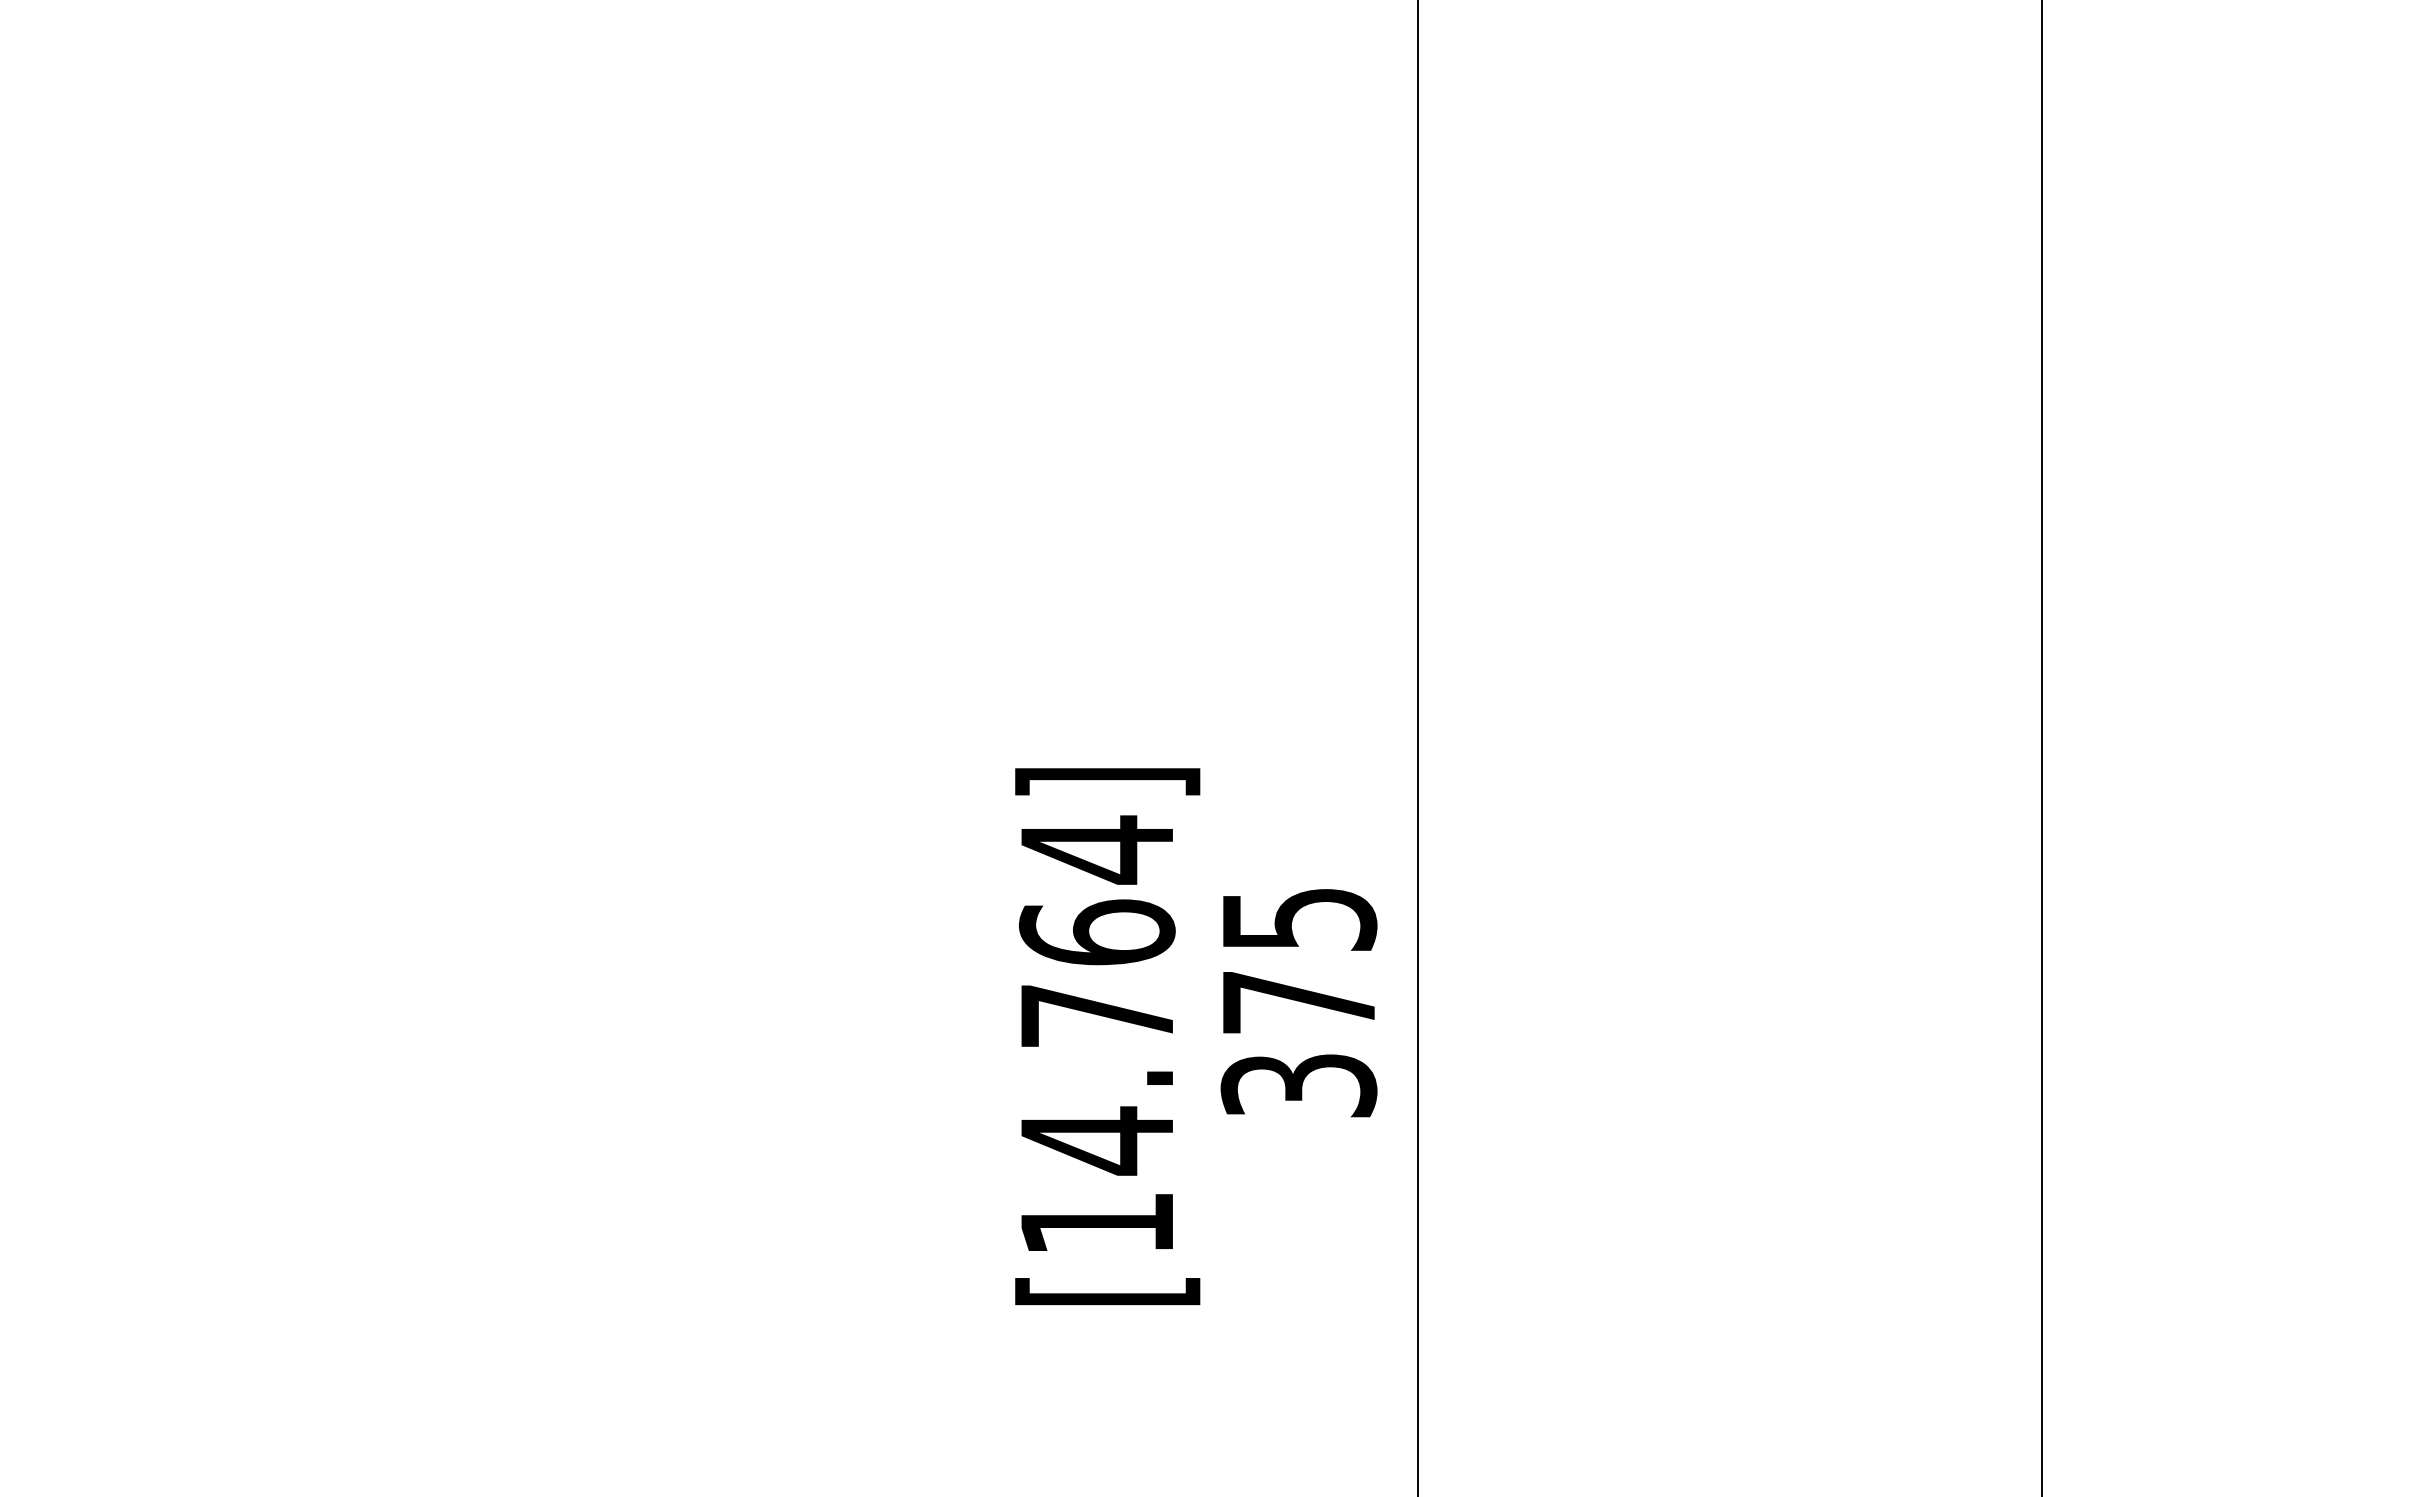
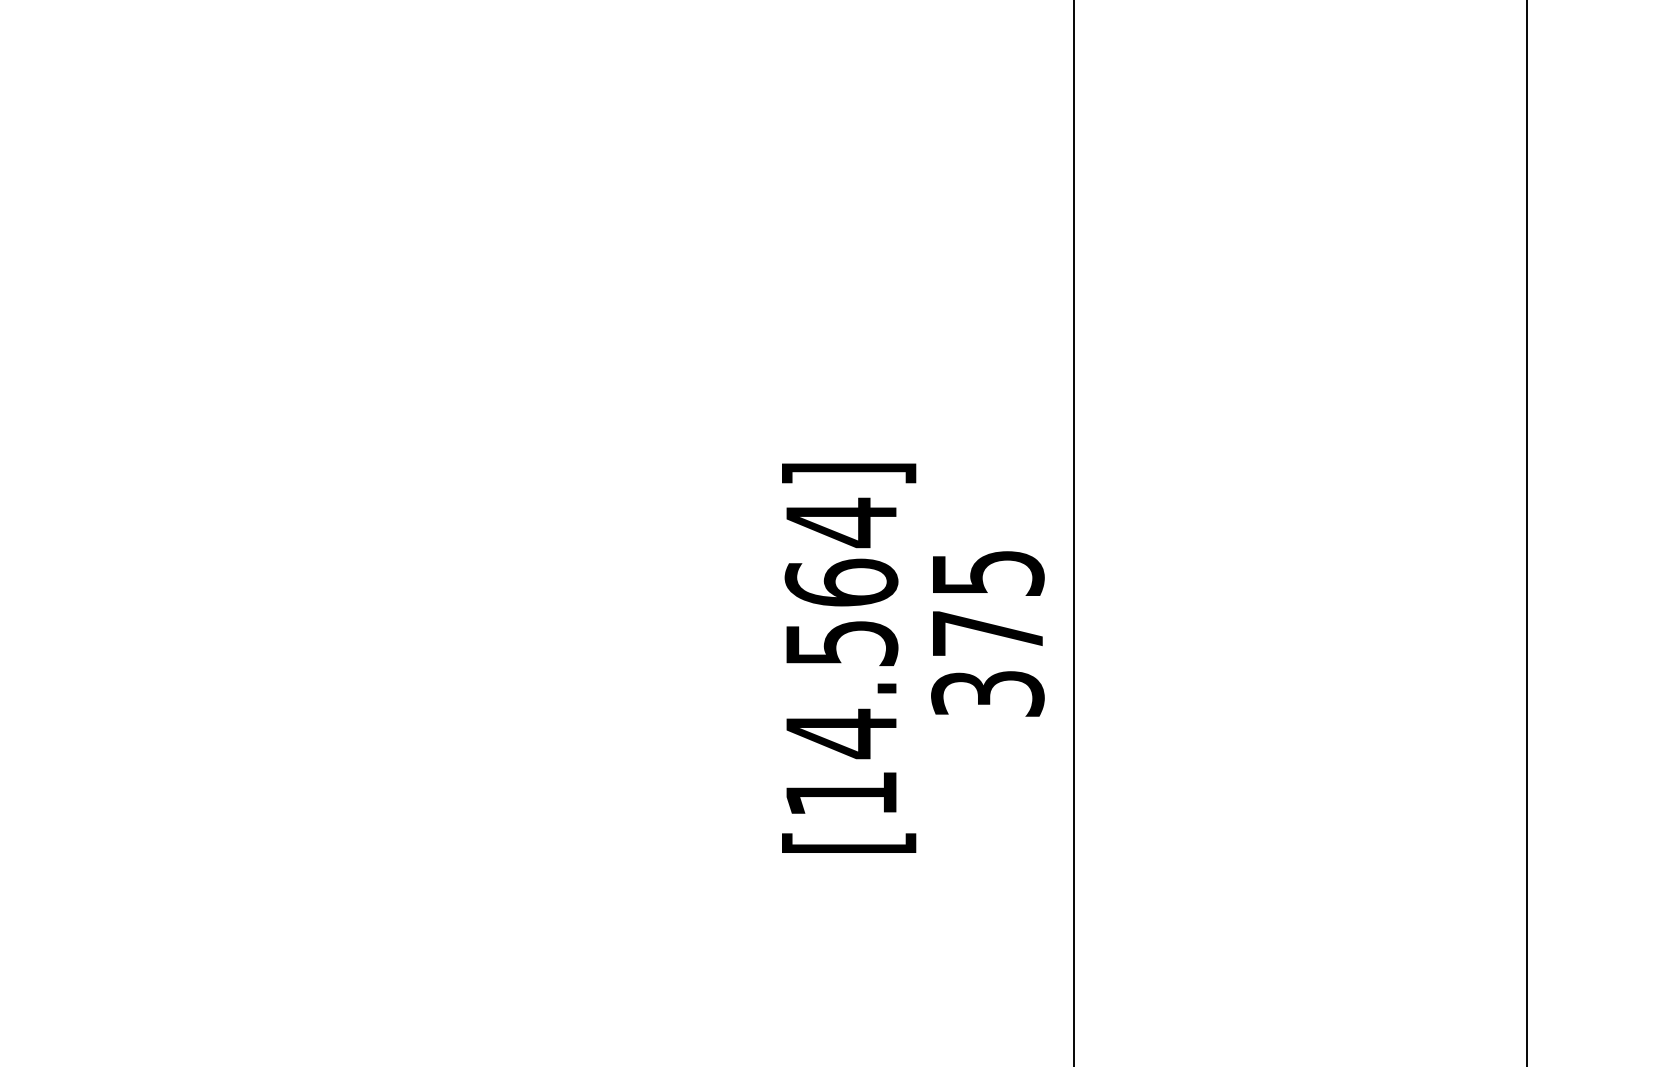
text: (1098, 1016) -> (842, 643), [14.764] -> [14.564]

